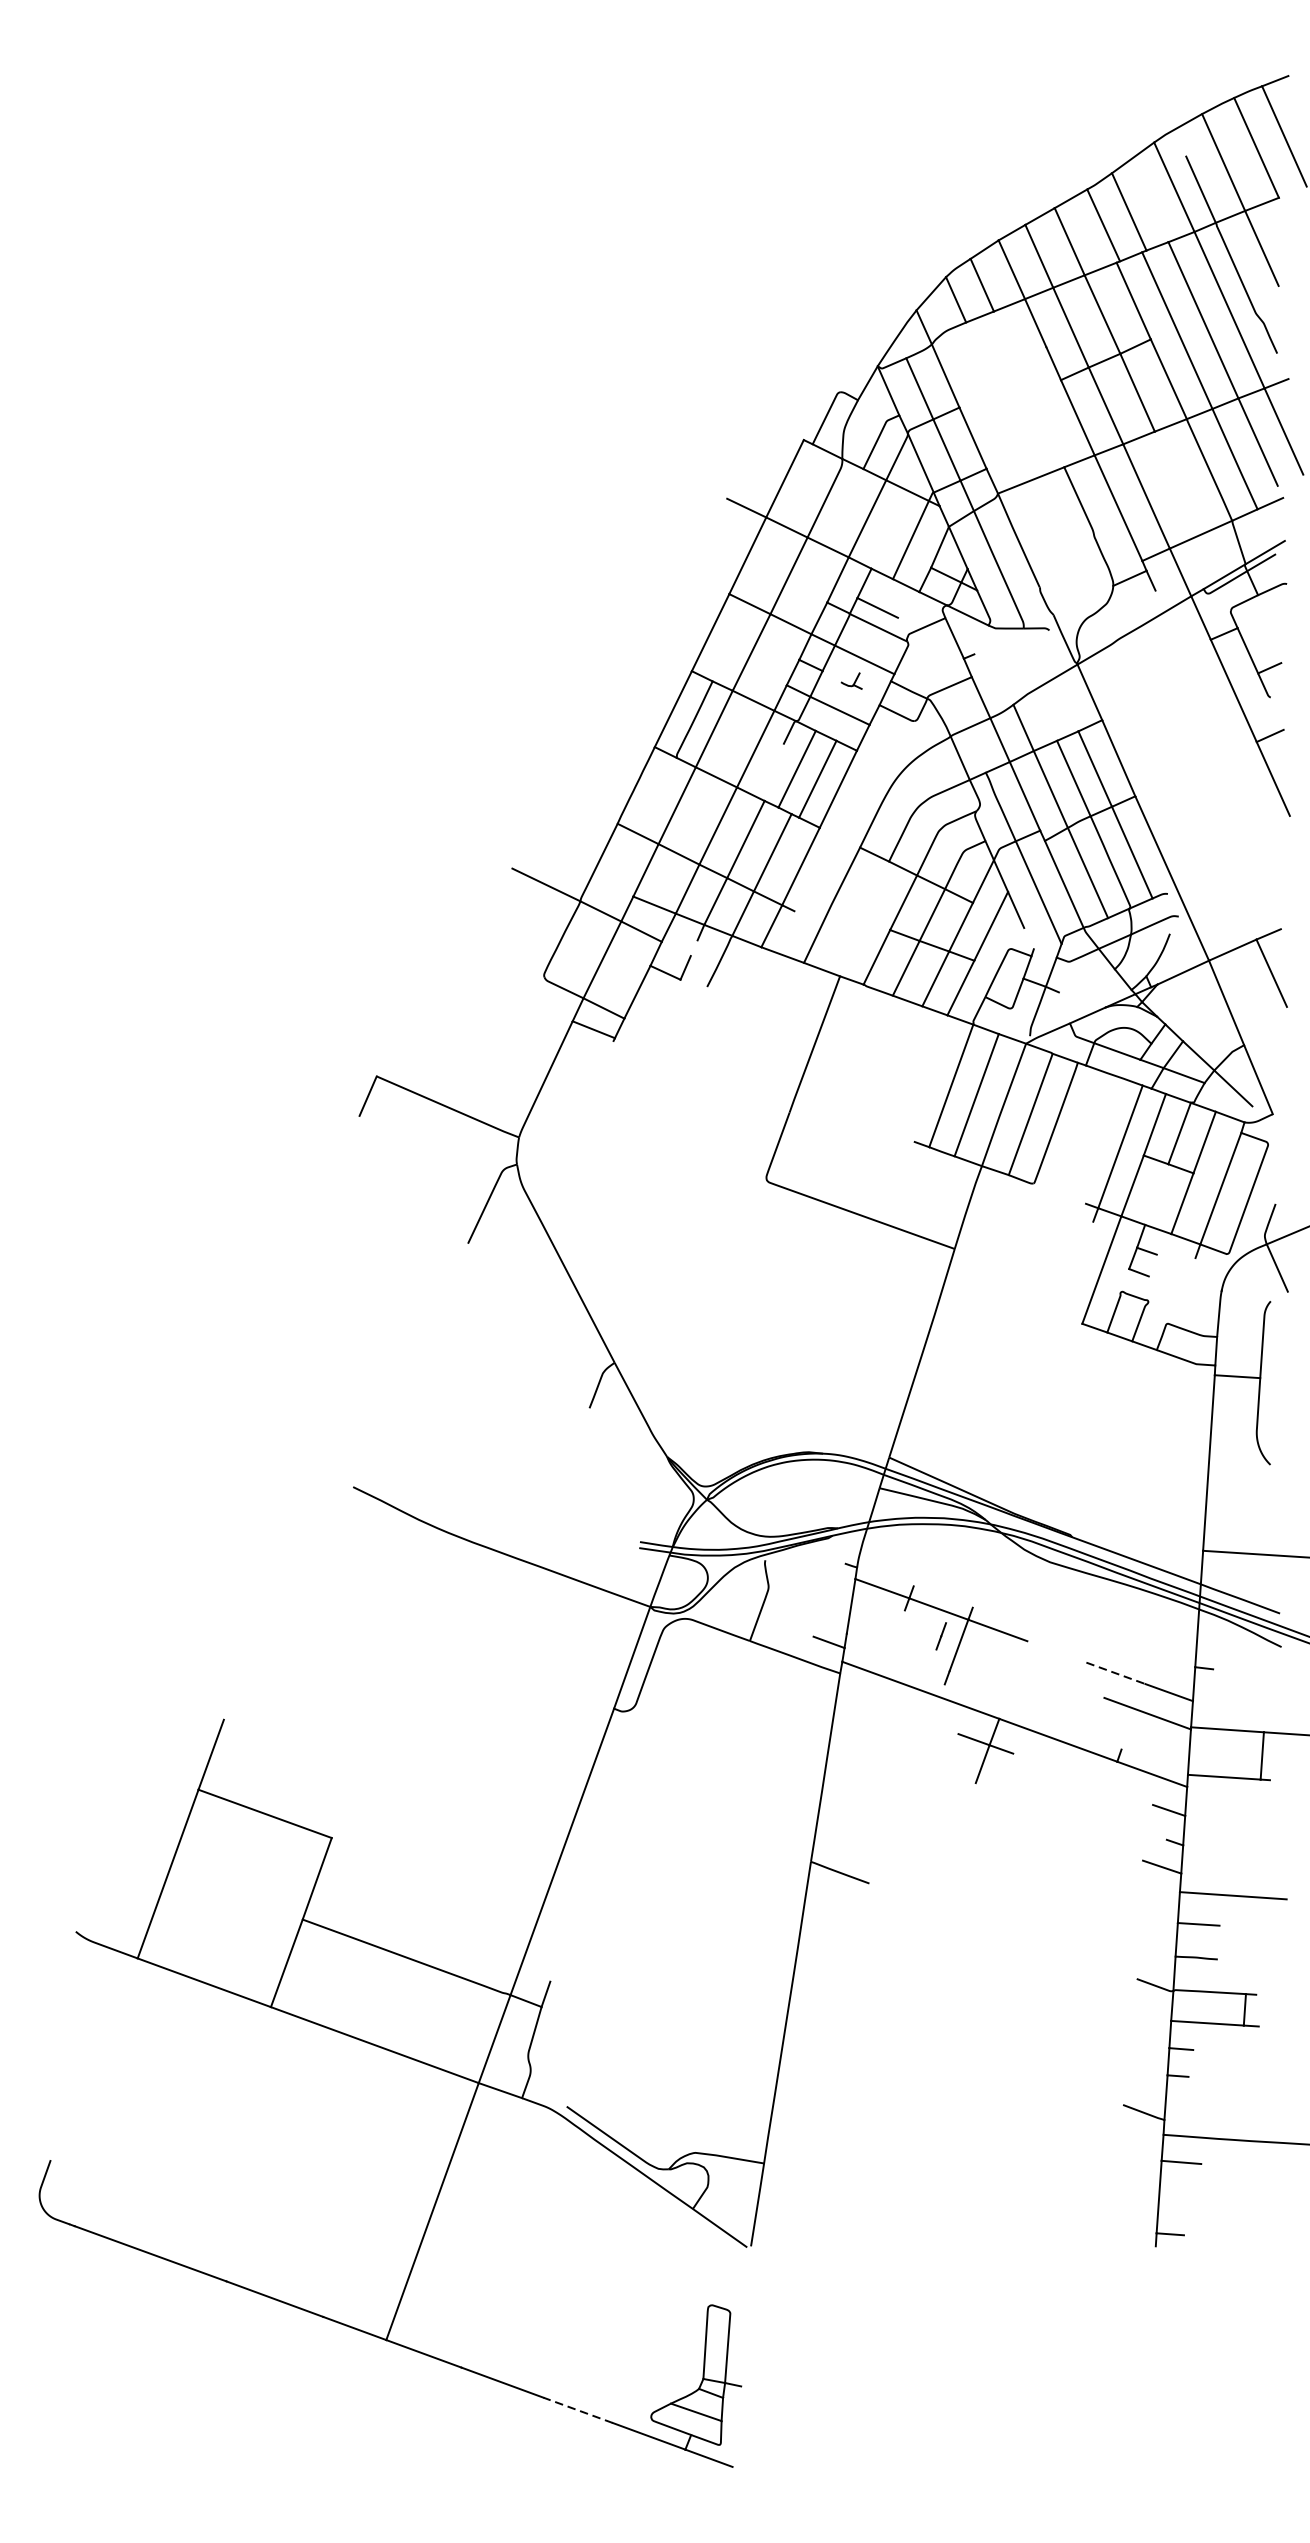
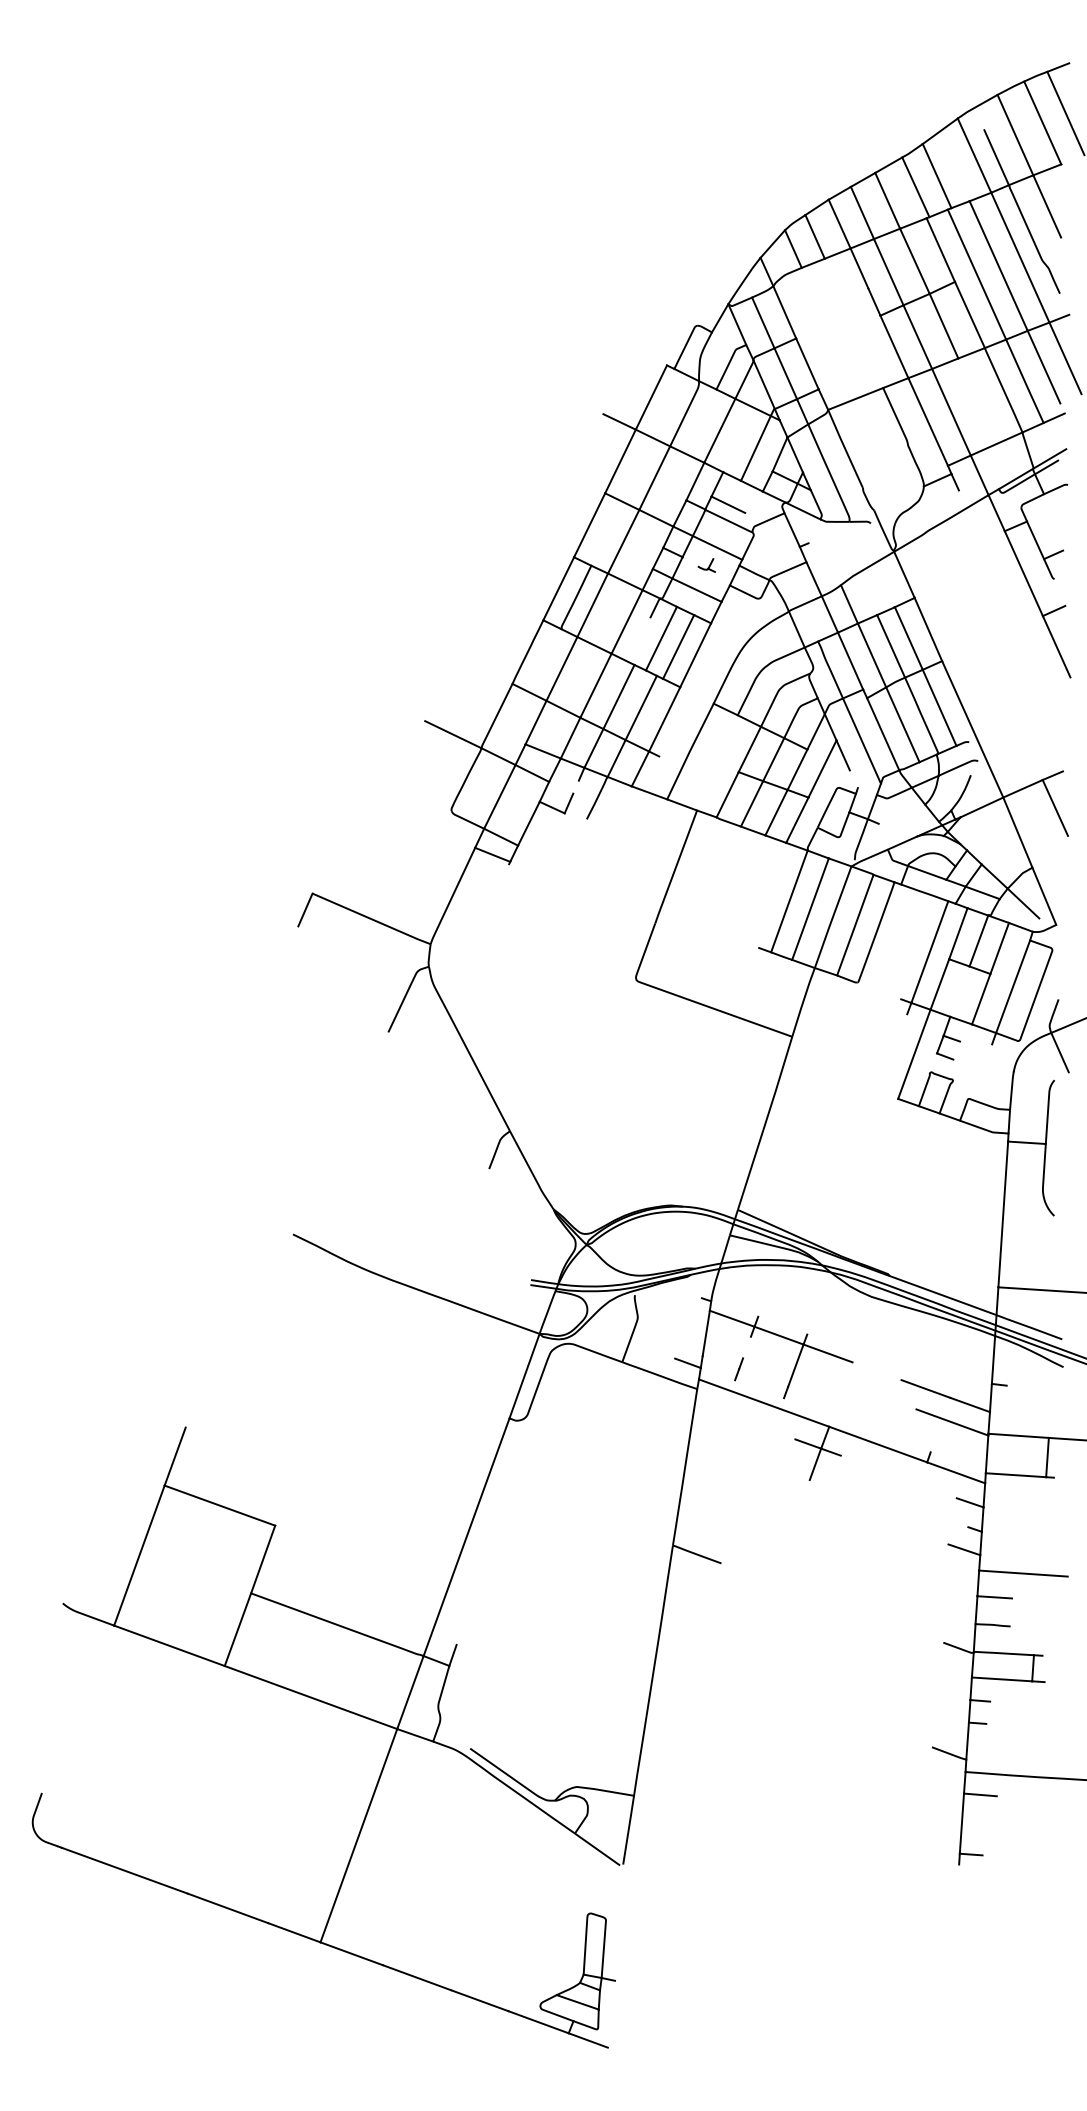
line: (940, 1636) -> (738, 1369), moved
line: (1116, 1673) -> (926, 1389), dashed -> solid
line: (577, 2410) -> (479, 2000), dashed -> solid

